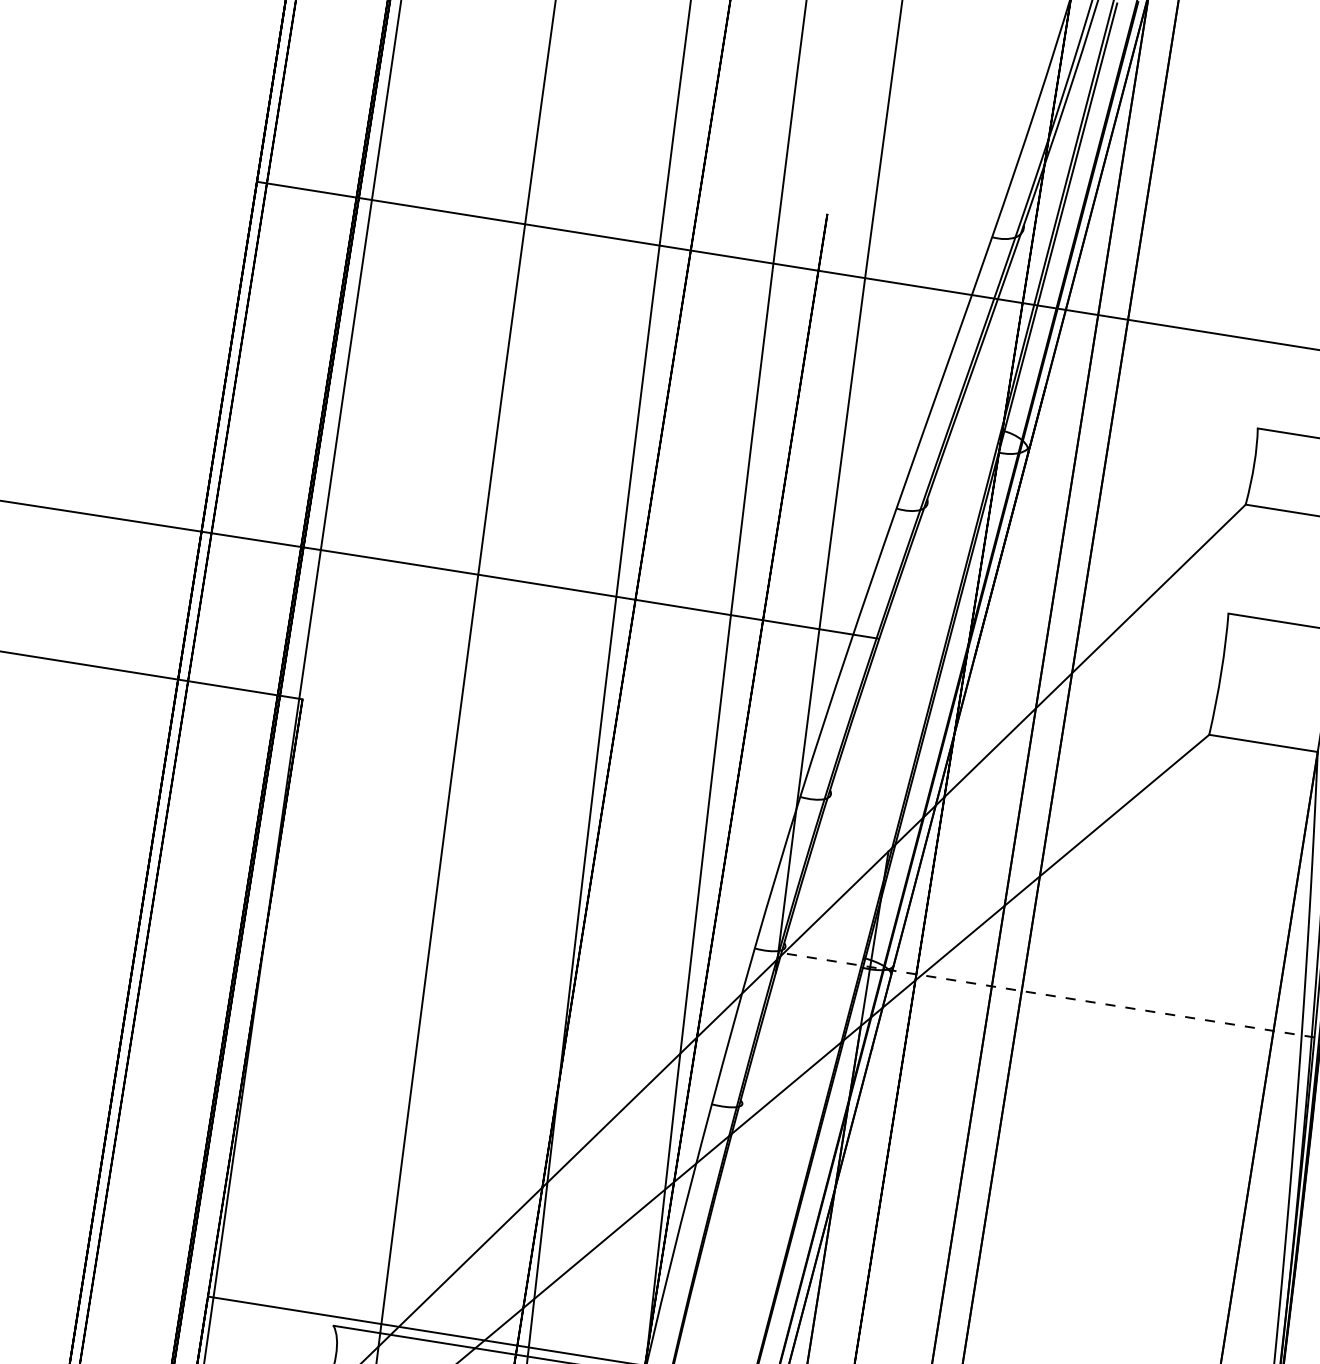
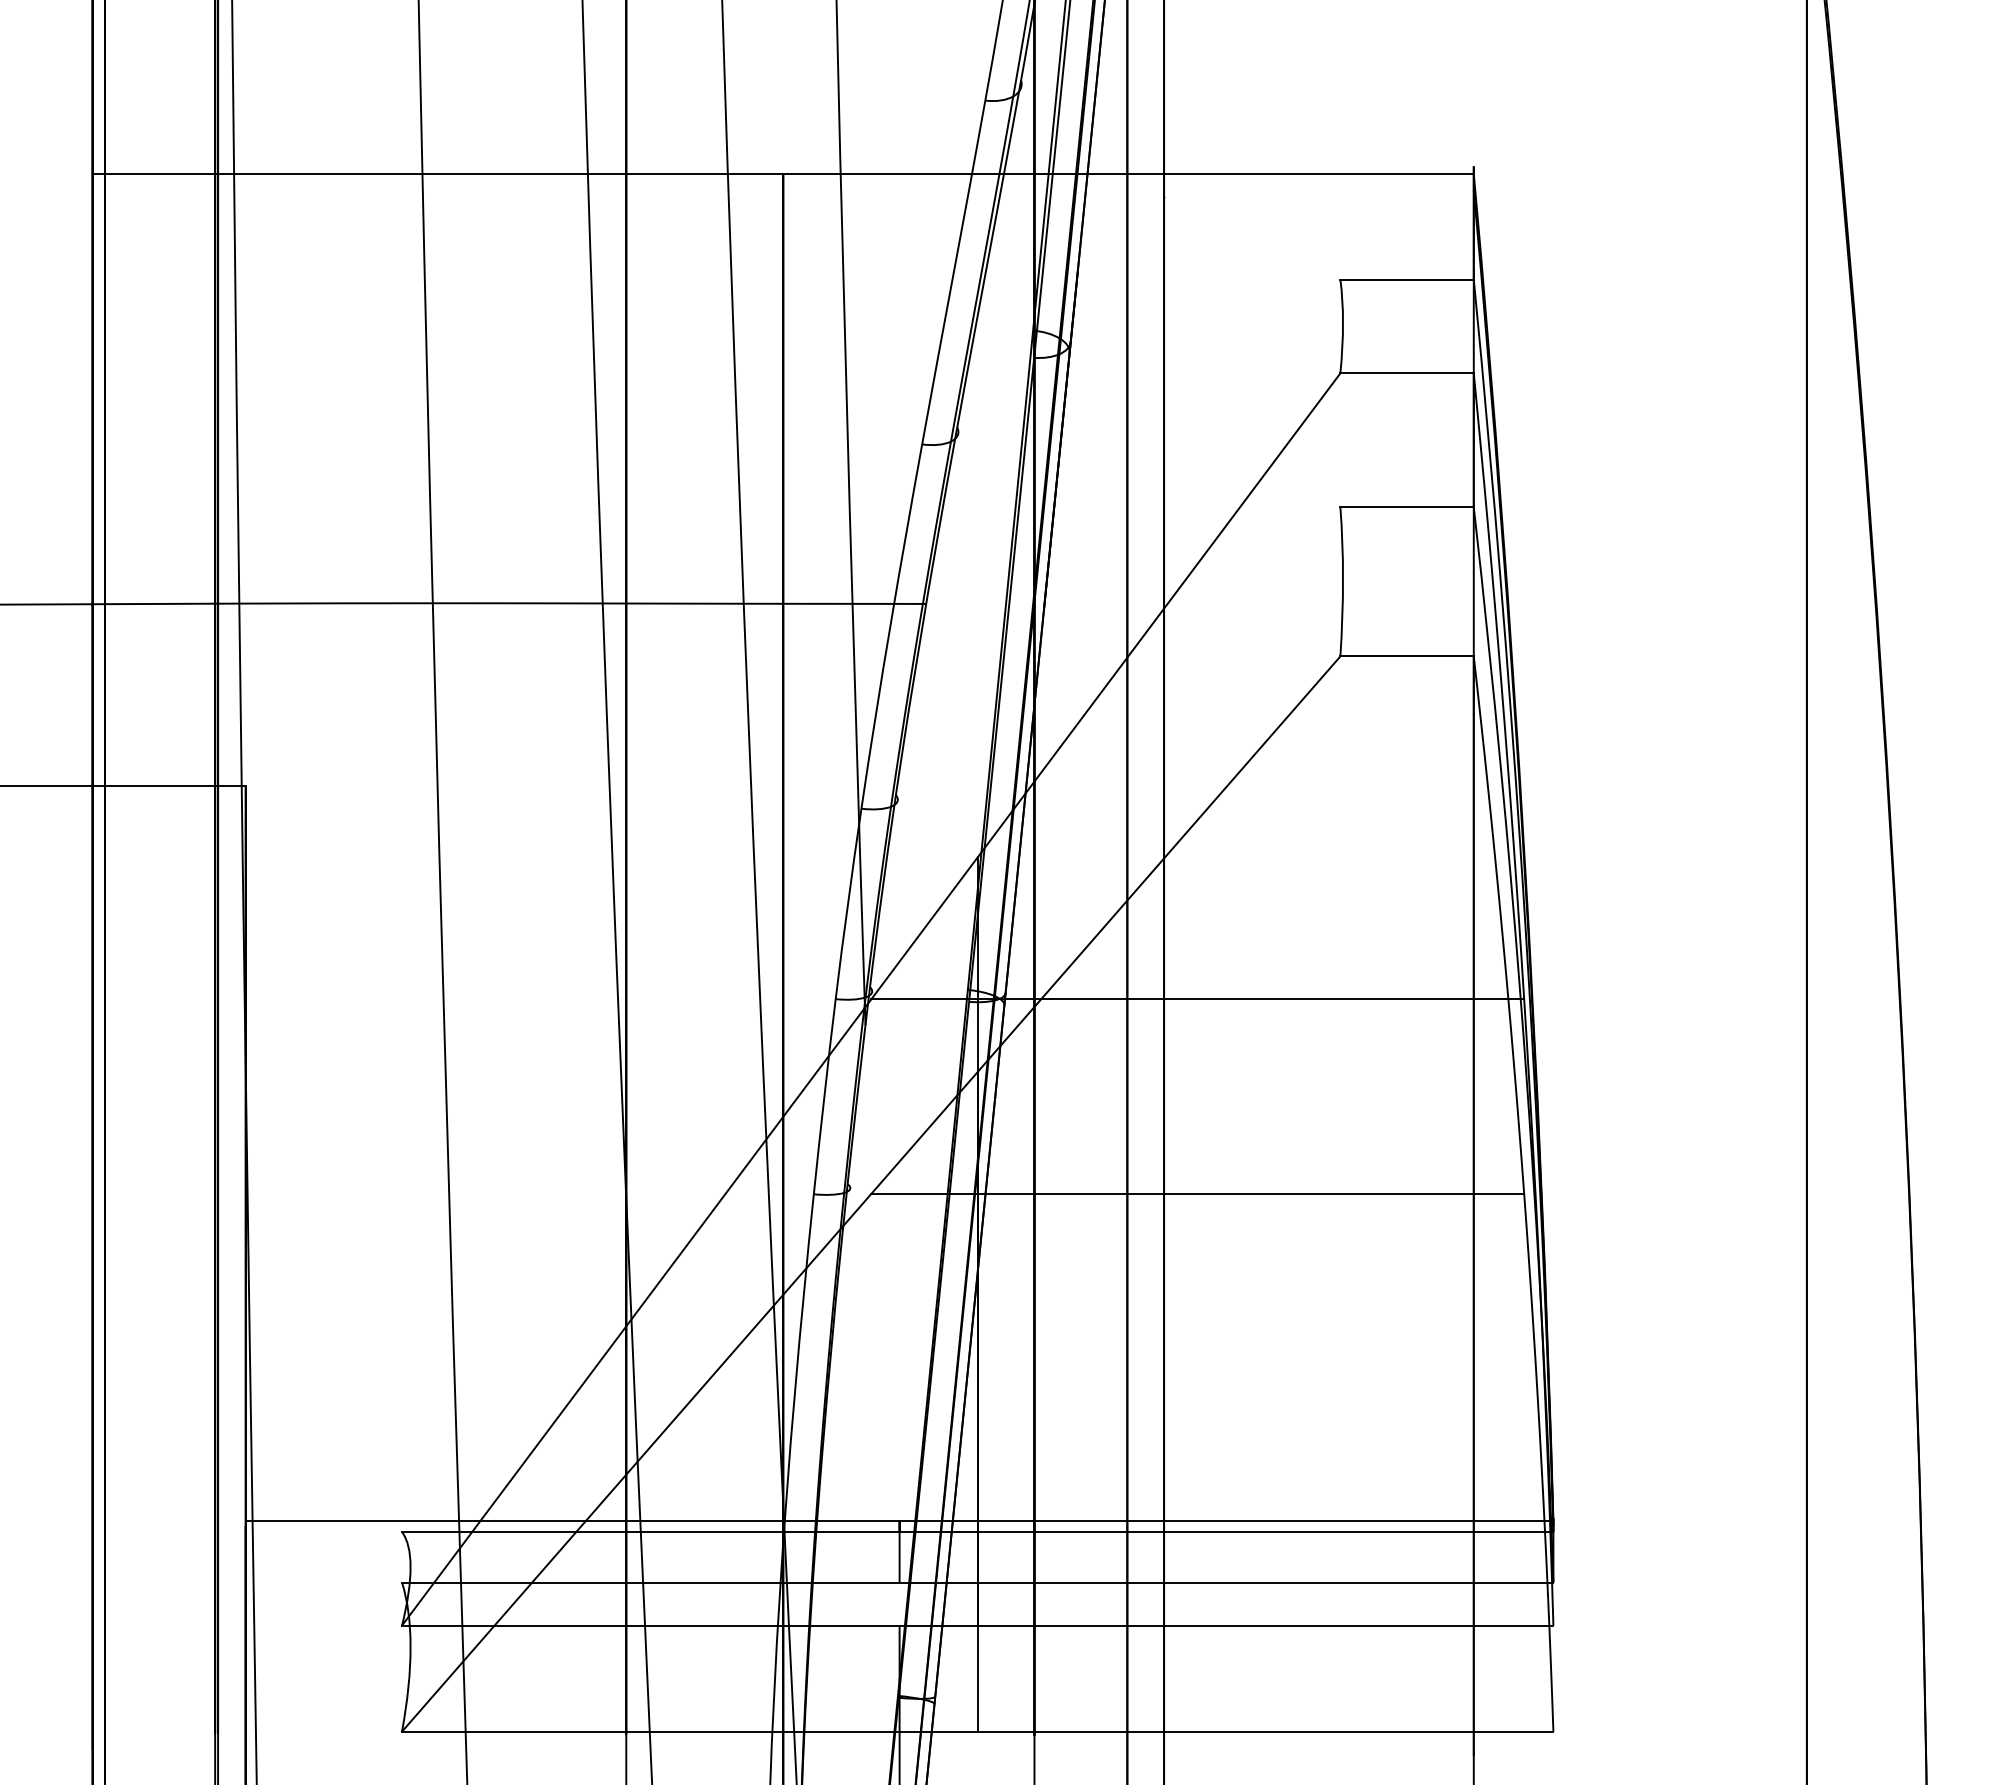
line: (1048, 995) -> (1197, 999), dashed -> solid
line: (1023, 1153) -> (1197, 1194), added

